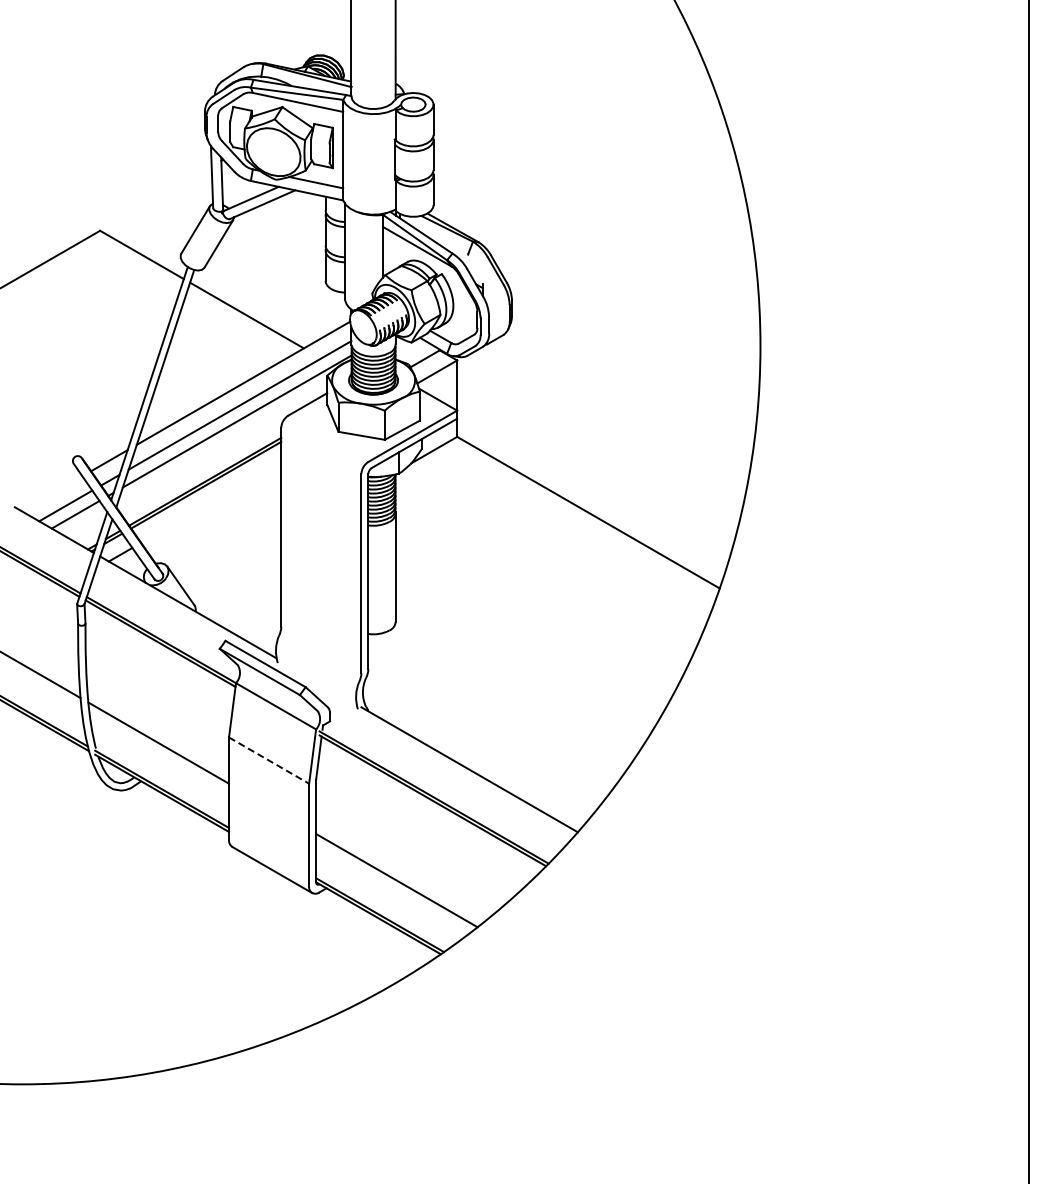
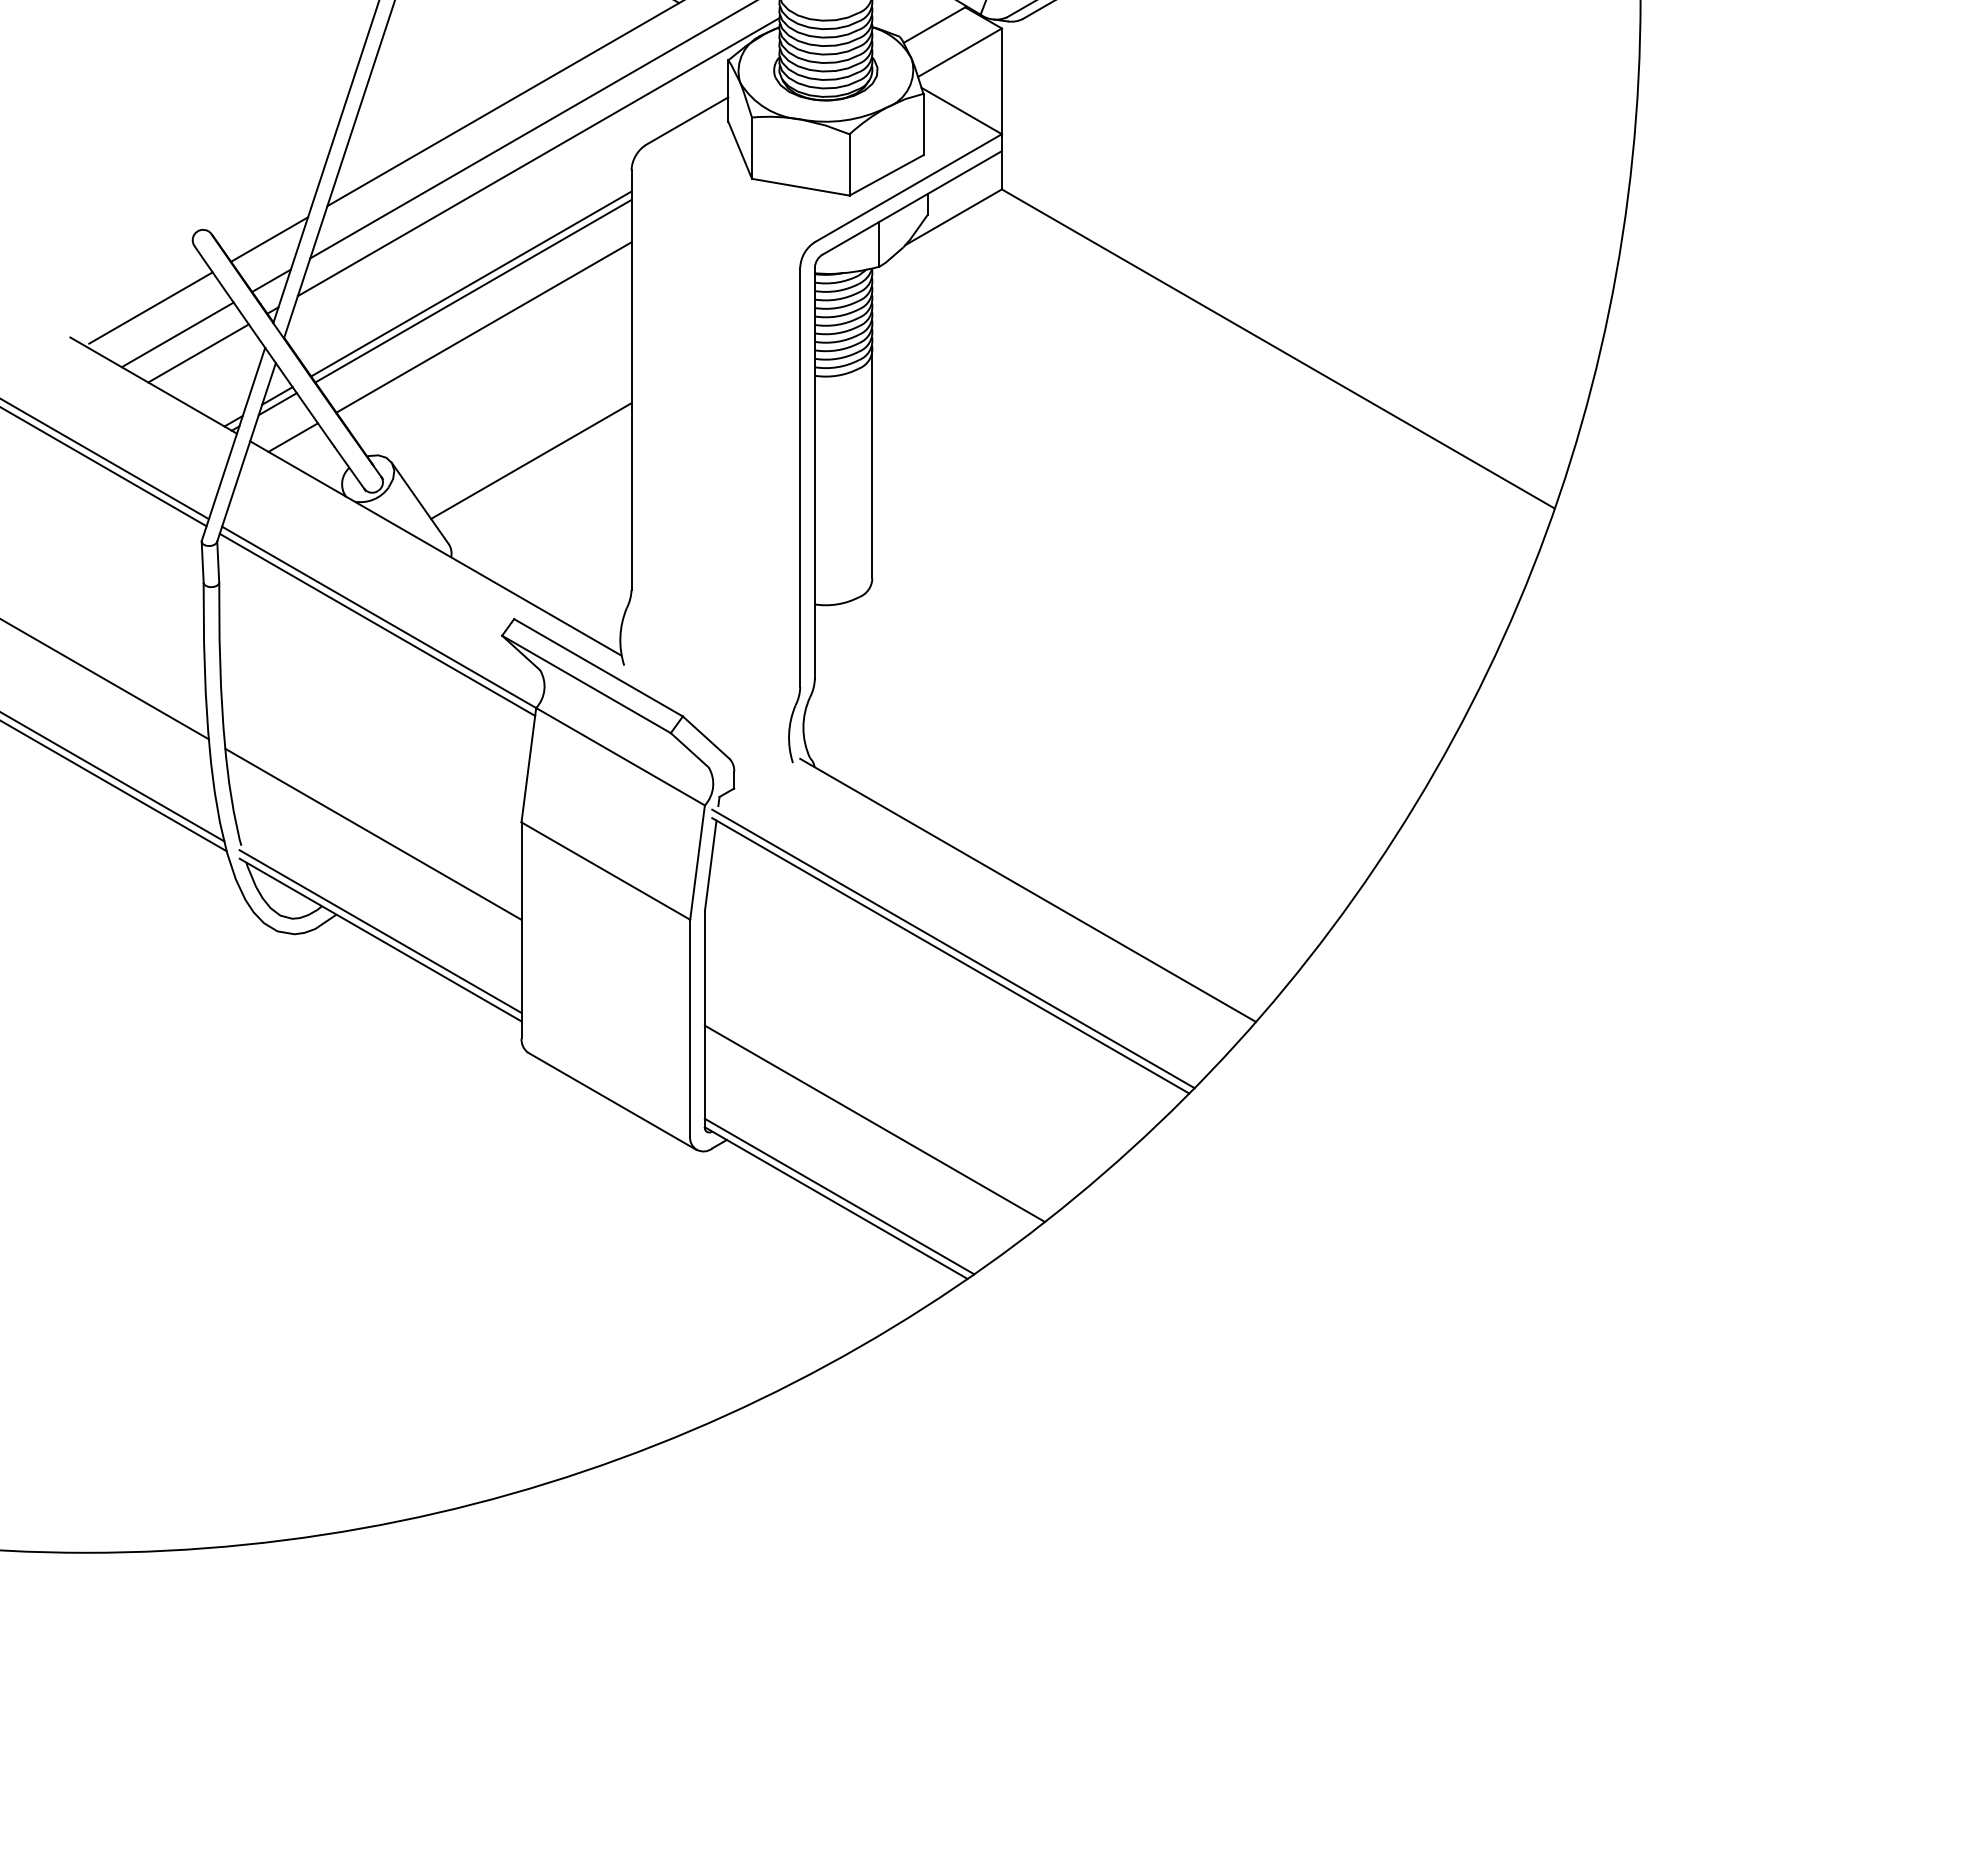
line: (52, 493) -> (149, 308), added
line: (211, 502) -> (484, 327), added
line: (233, 565) -> (530, 460), added
line: (269, 760) -> (606, 870), dashed -> solid

